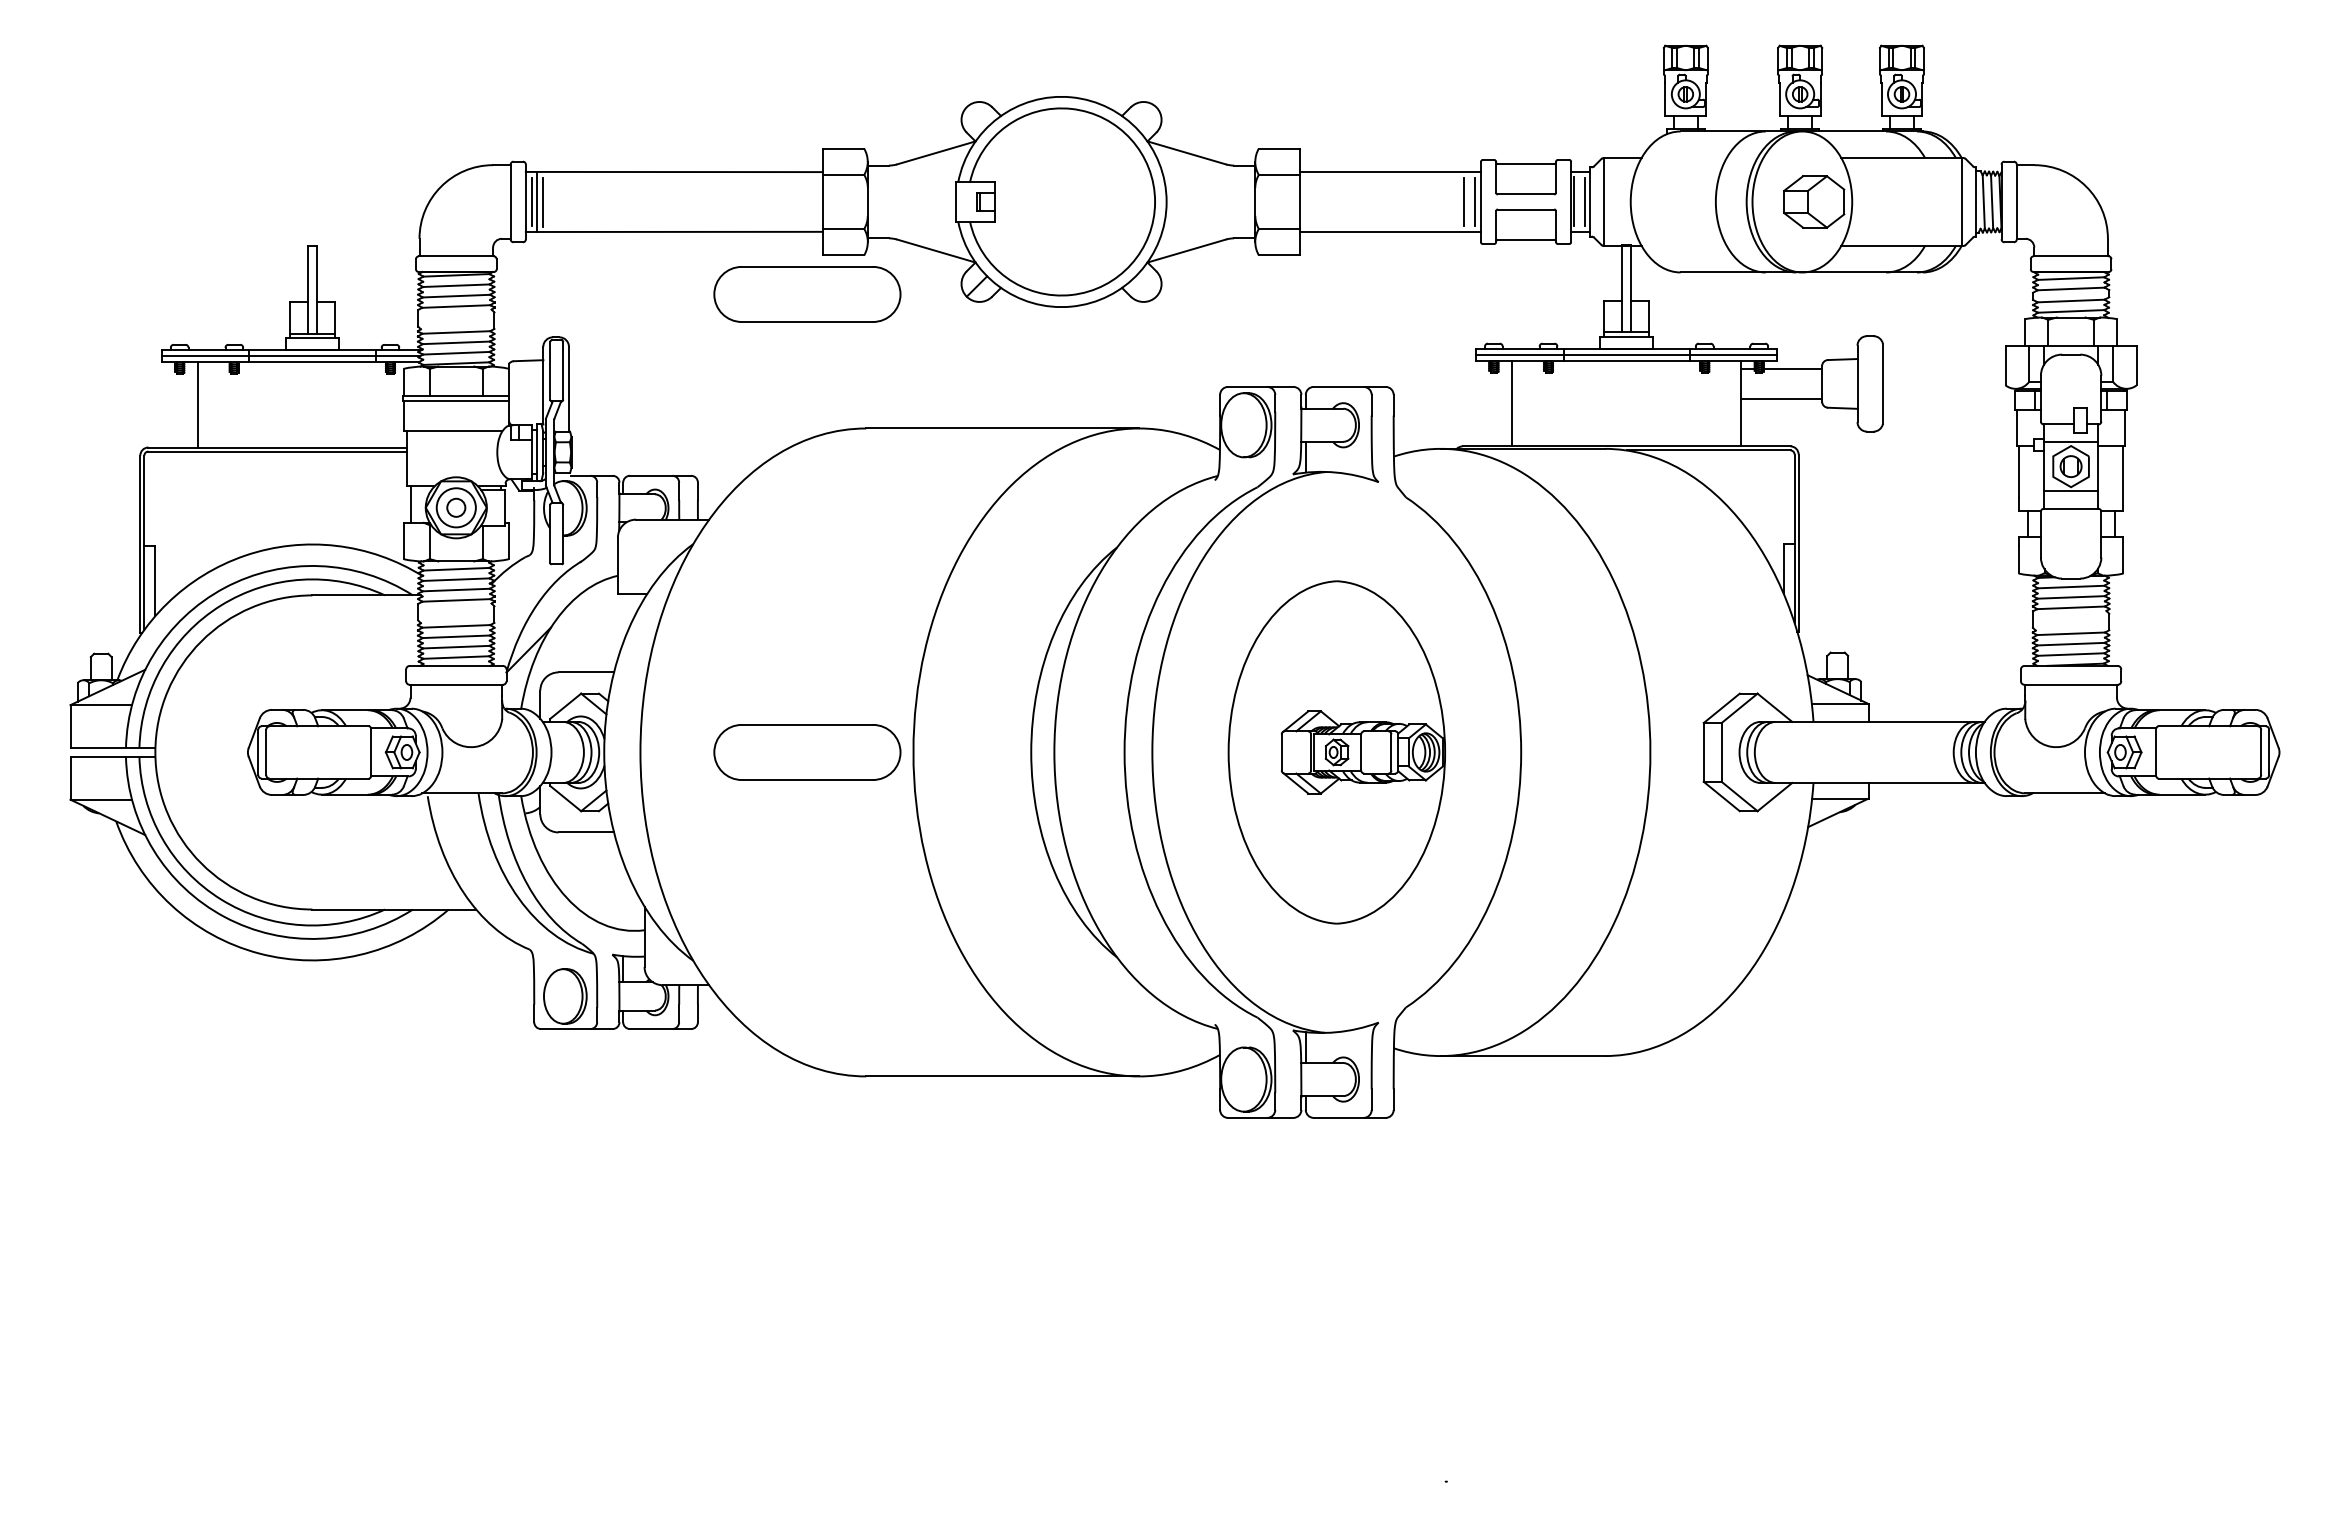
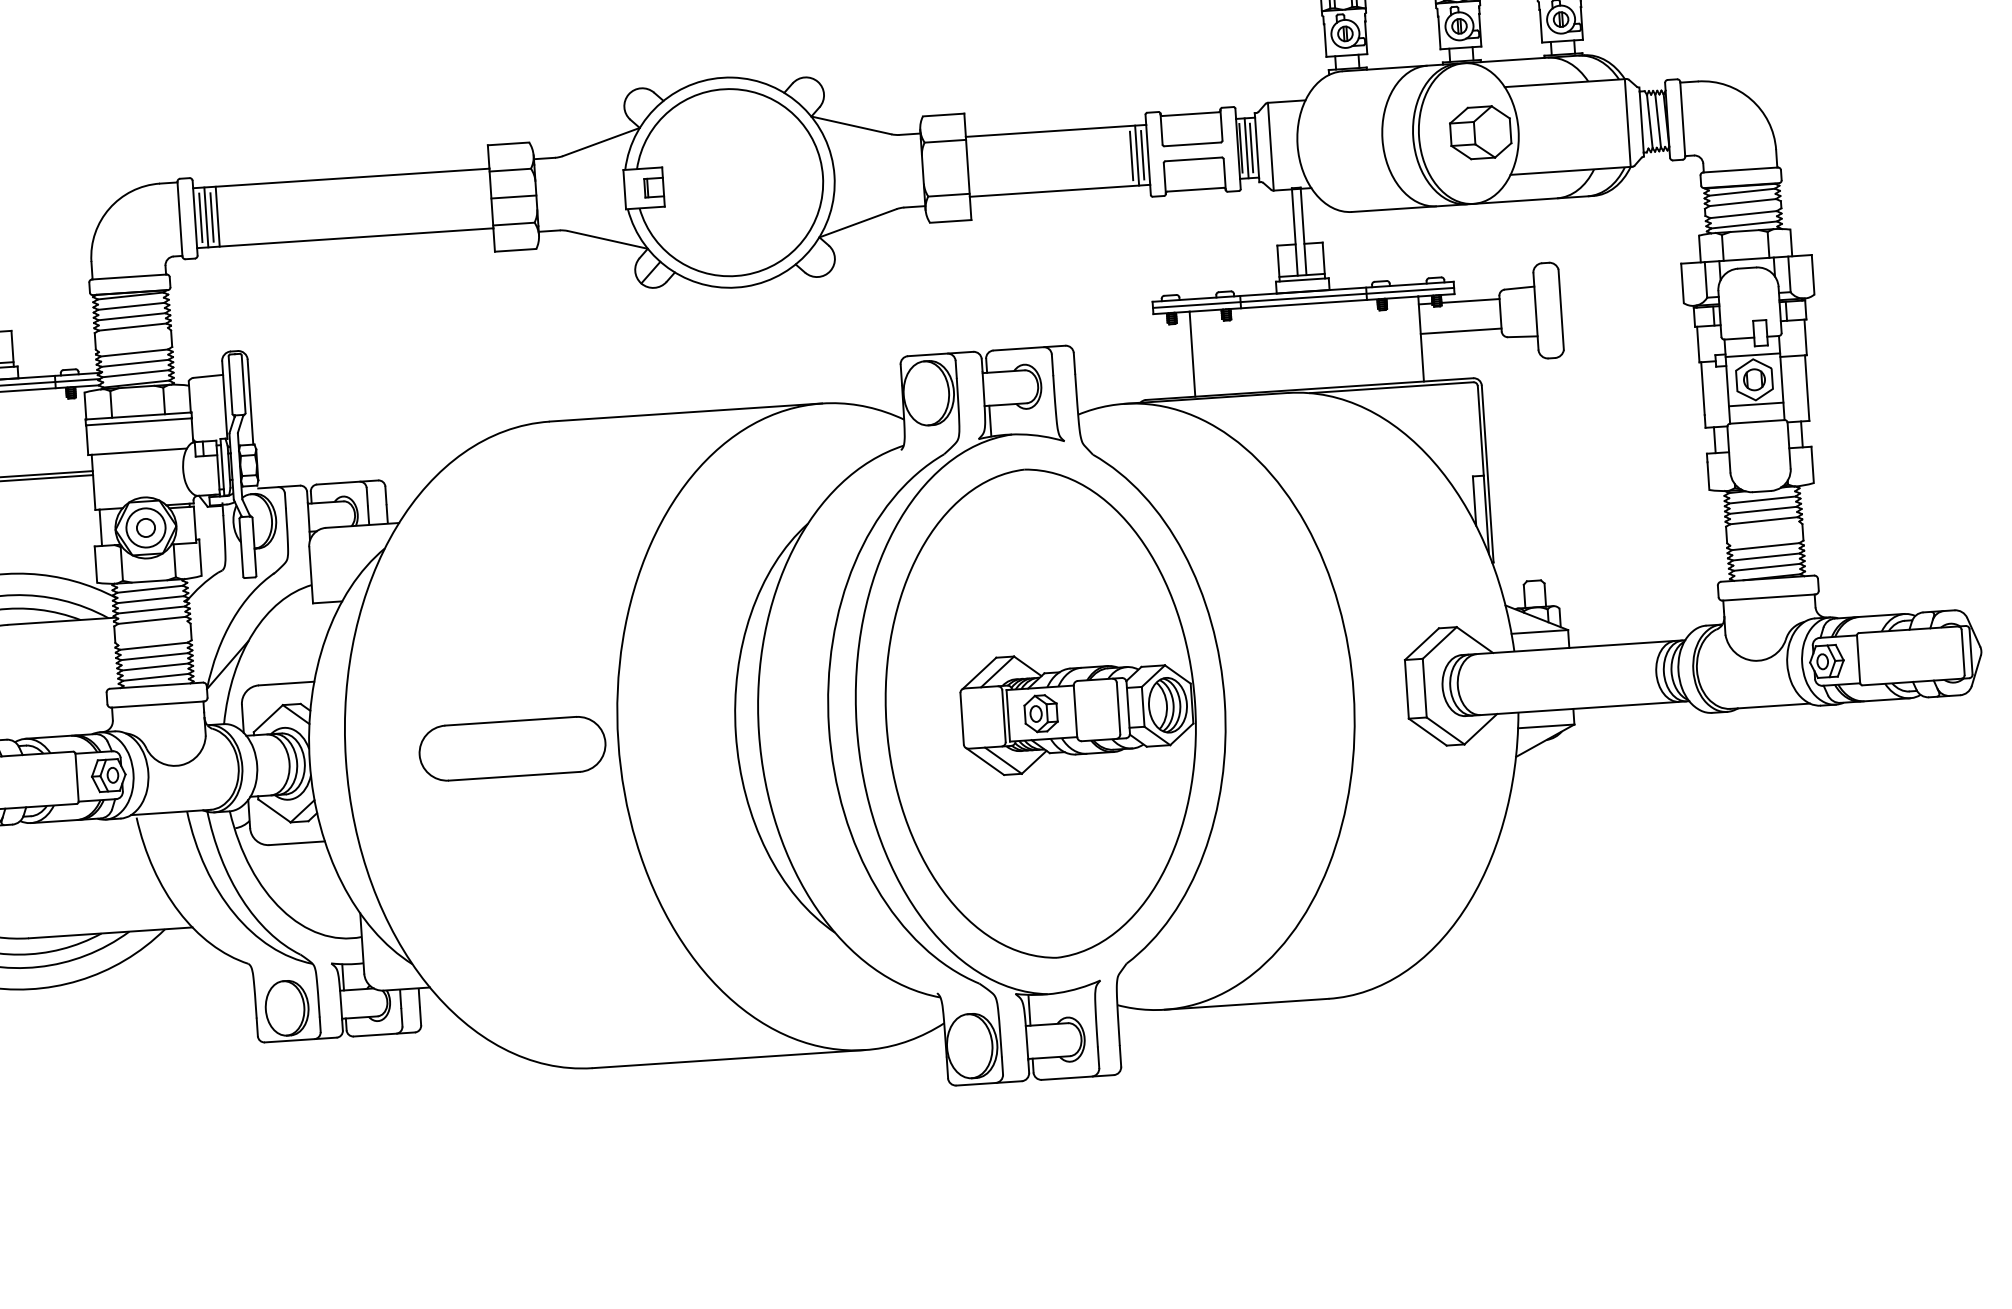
line: (844, 201) -> (513, 196), added
line: (1469, 201) -> (1136, 155), added
line: (1579, 201) -> (1246, 147), added
line: (548, 202) -> (217, 217), added
part: (807, 294) -> (482, 291), removed
part: (1336, 752) -> (1040, 713), size x1.43

